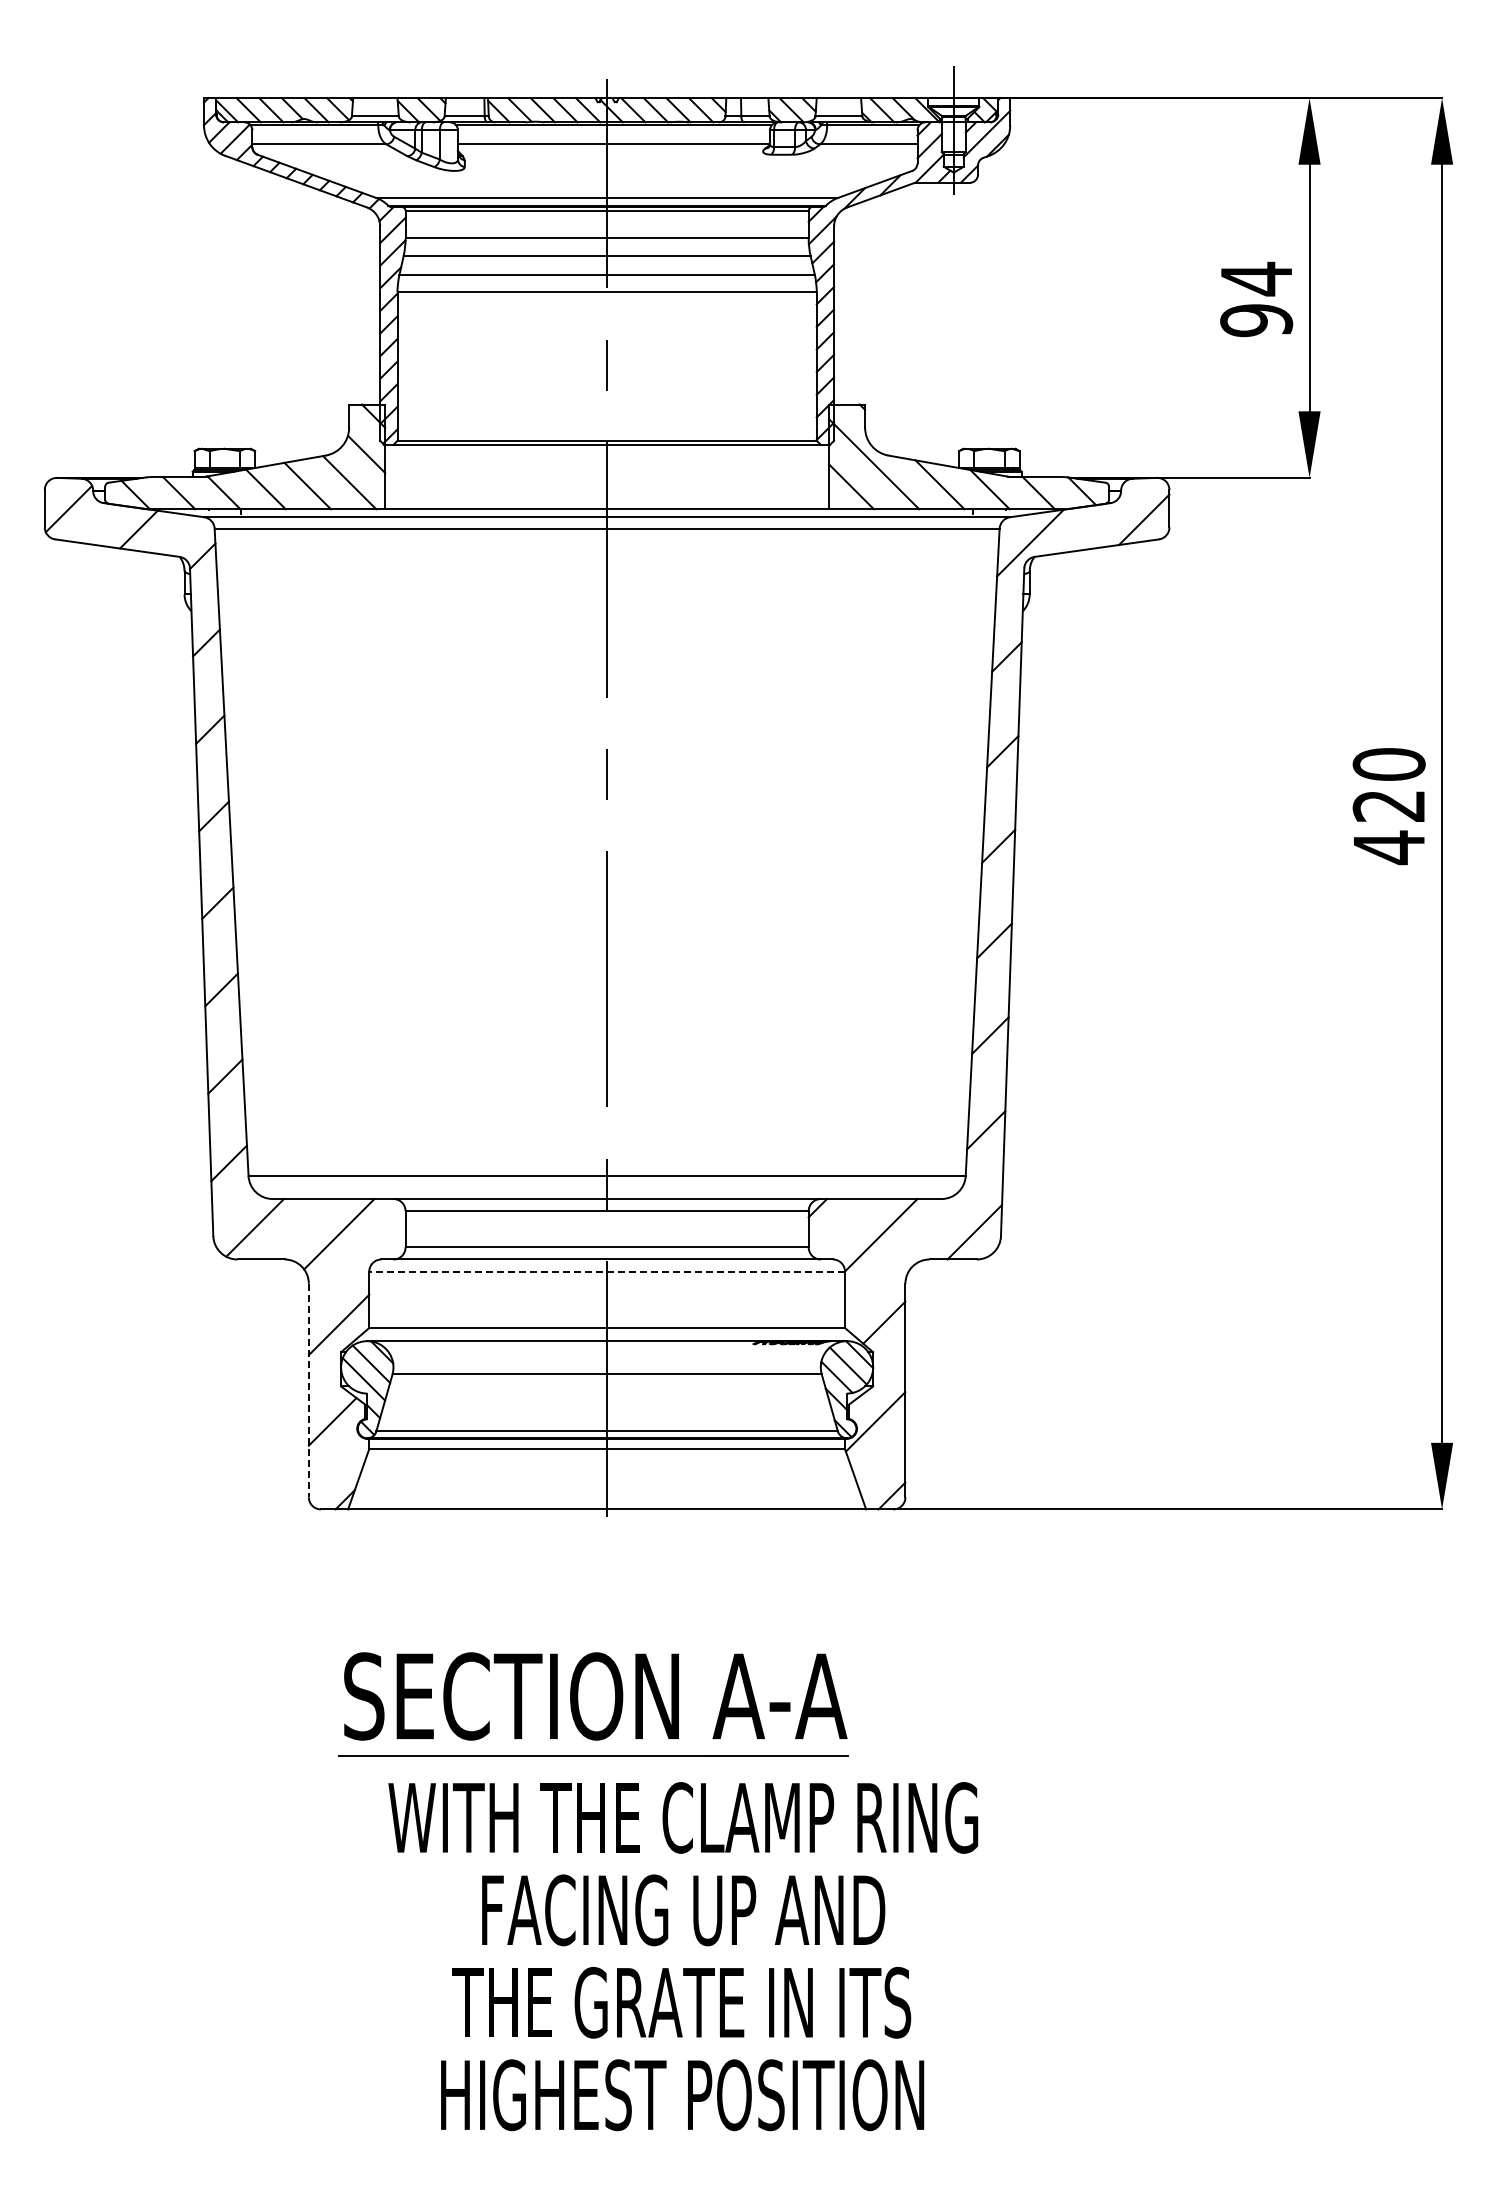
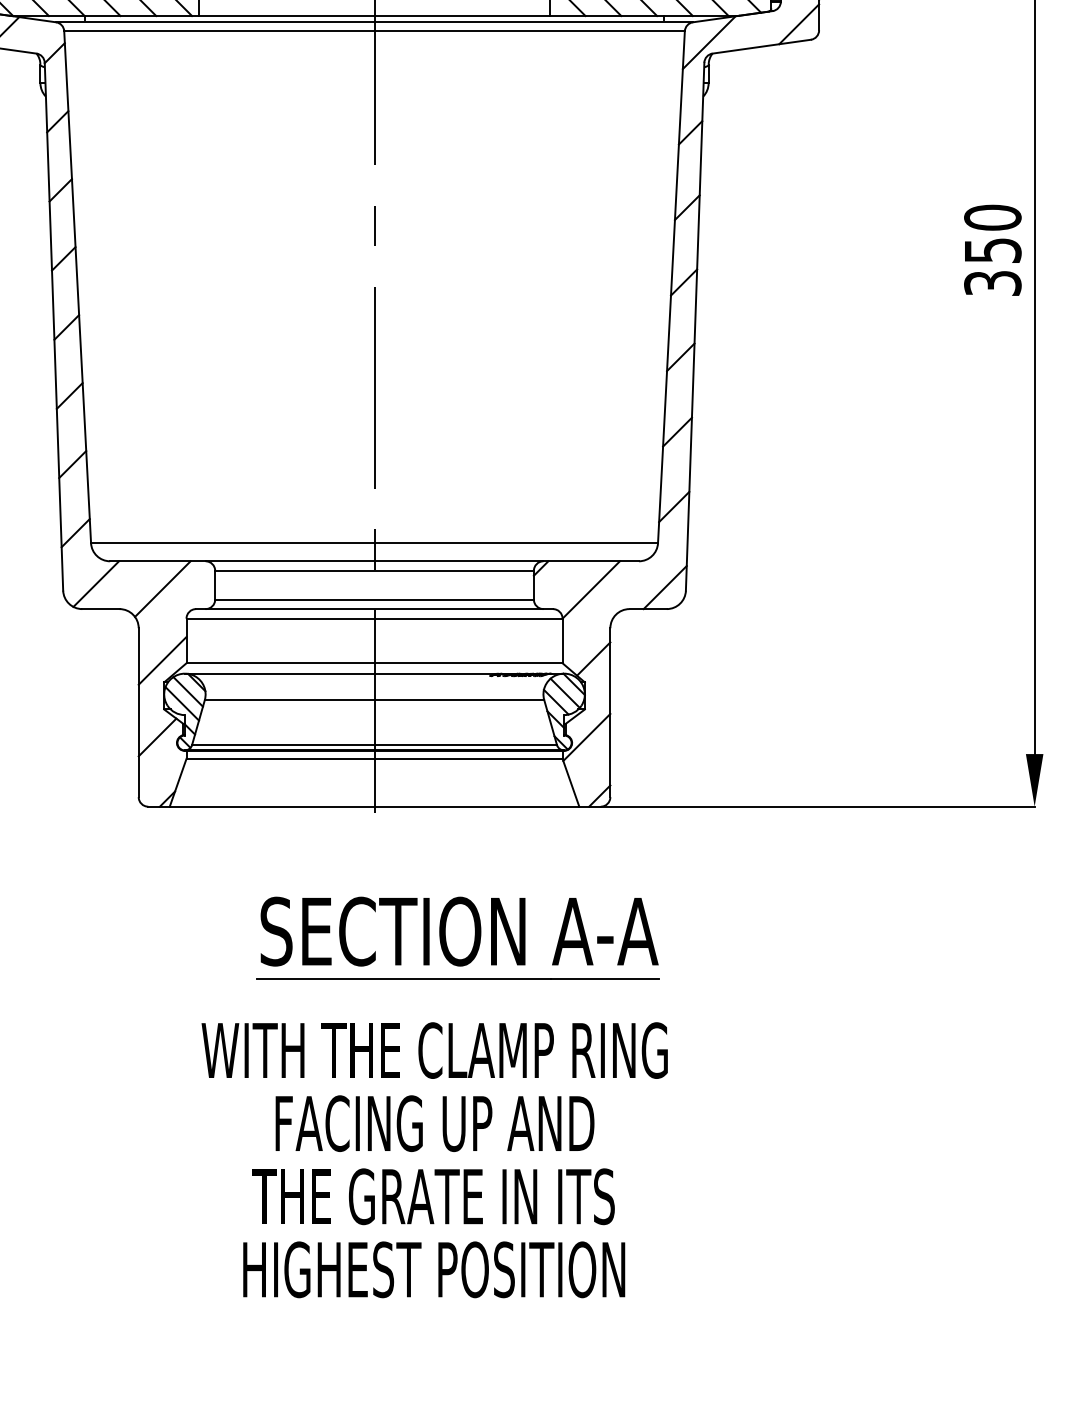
text: (1388, 828) -> (992, 268), 420 -> 350
line: (607, 1271) -> (374, 618), dashed -> solid
line: (308, 1390) -> (138, 712), dashed -> solid
part: (593, 1704) -> (457, 937), moved

